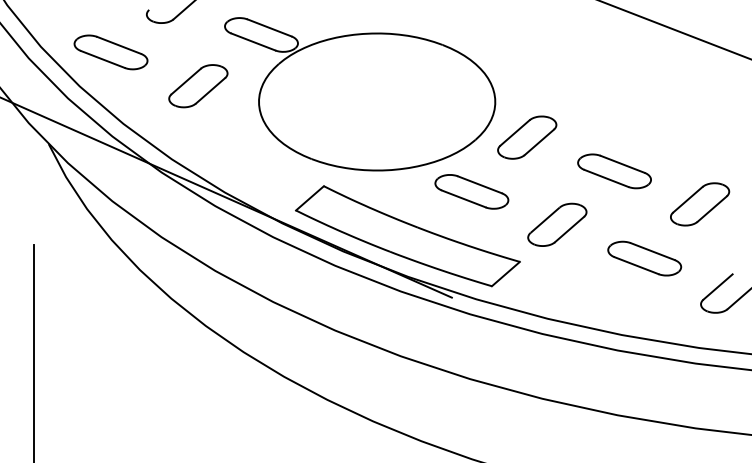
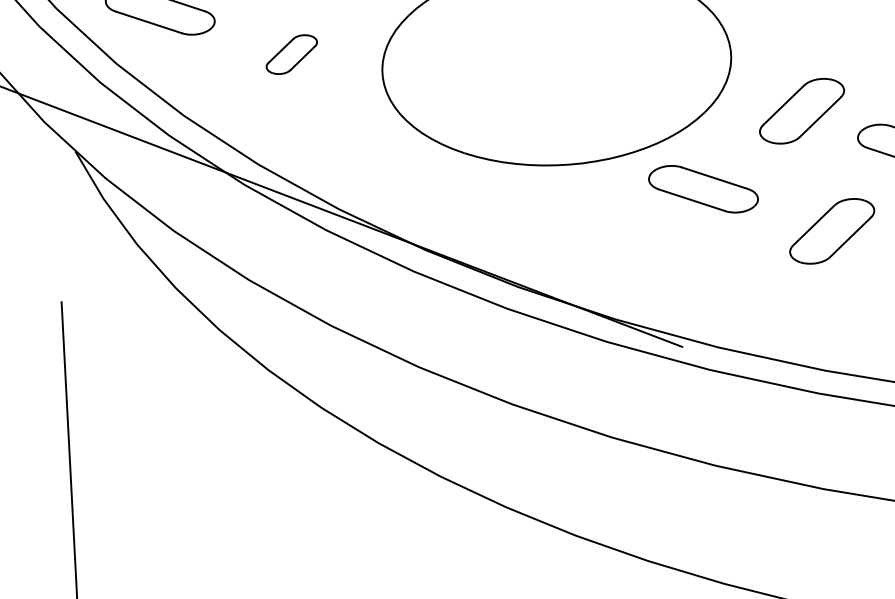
part: (198, 86) -> (291, 54), size x0.6
part: (527, 137) -> (802, 111), moved
part: (407, 236) -> (611, 260), removed

